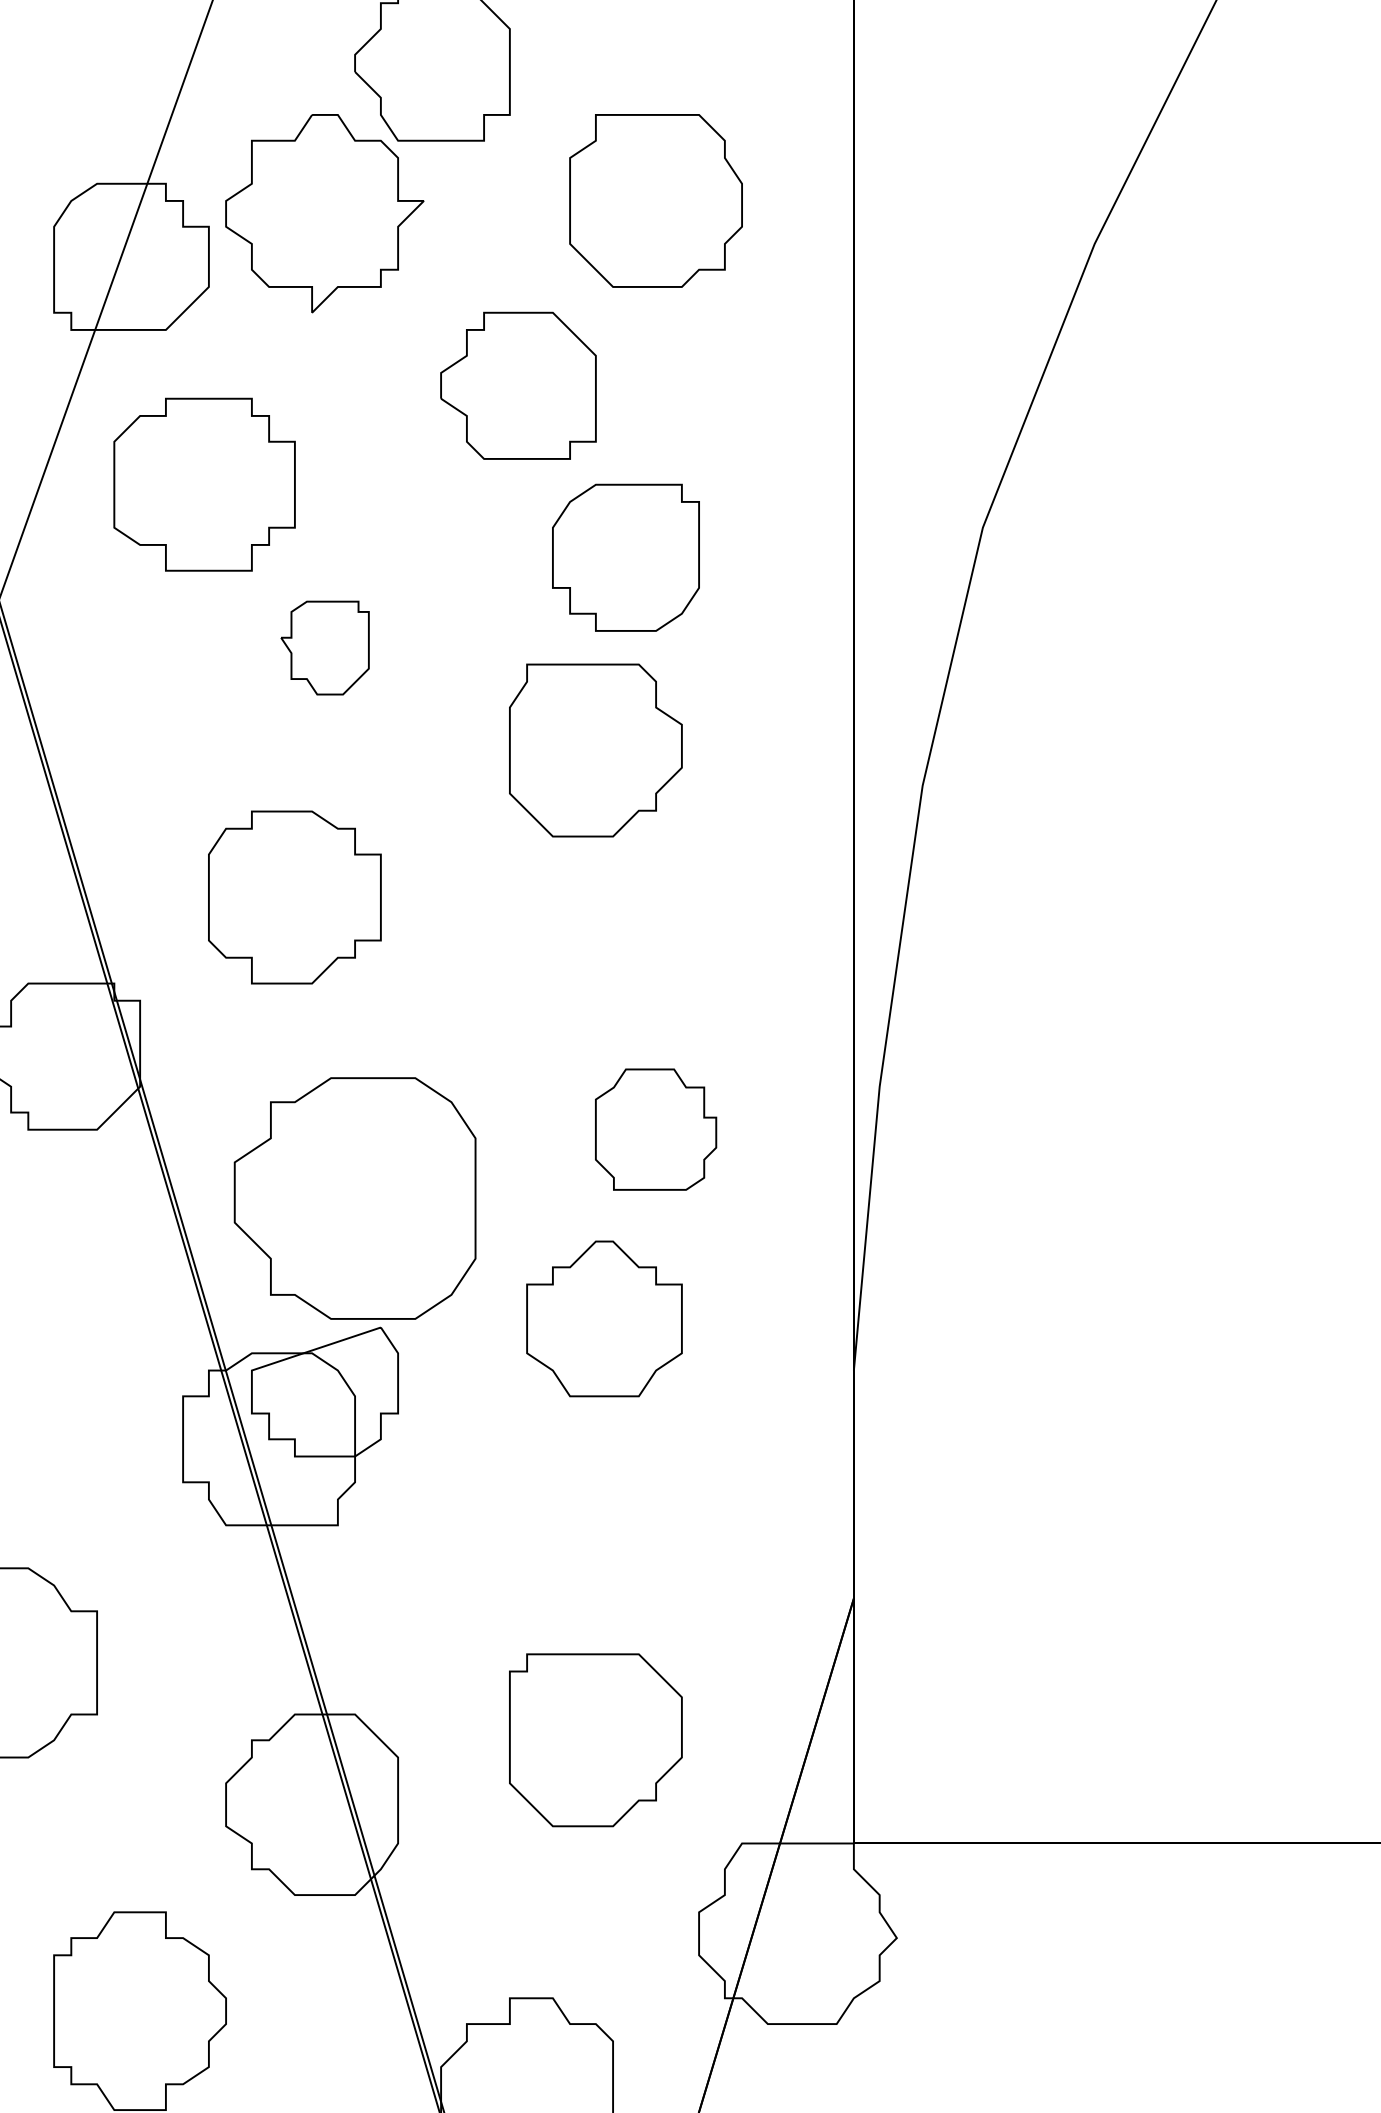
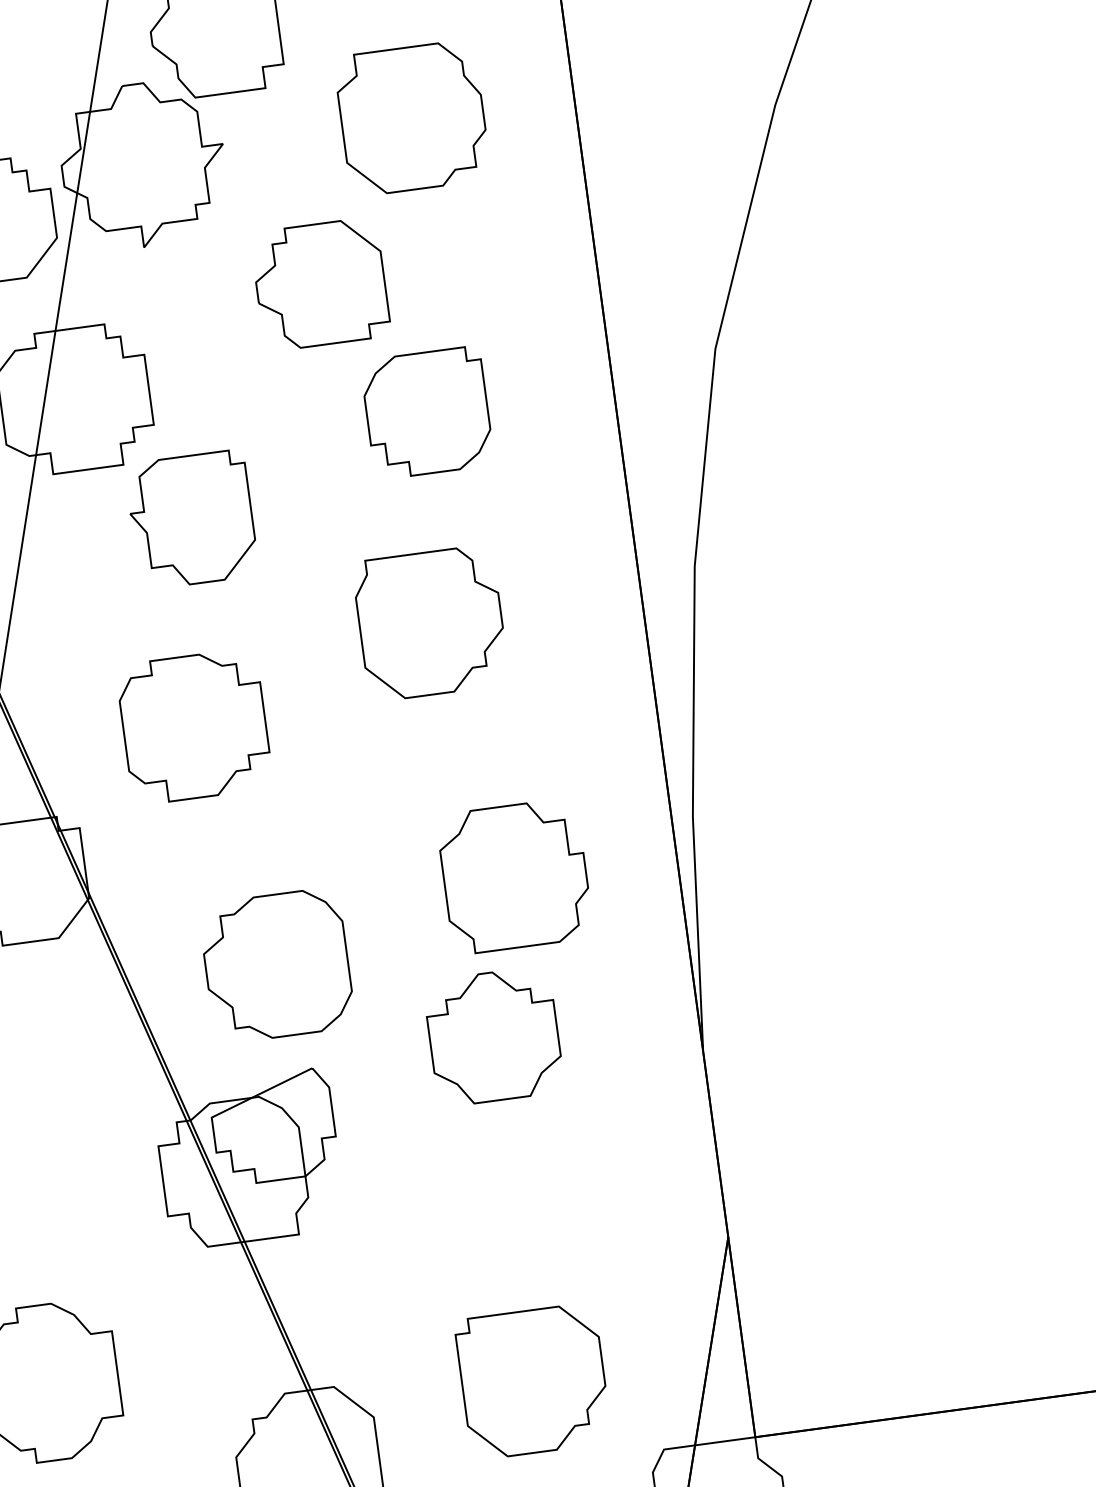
part: (324, 647) -> (191, 519), size x1.67
part: (595, 750) -> (430, 623), moved
part: (655, 1129) -> (514, 876), size x1.43
part: (354, 1198) -> (276, 965), size x0.71

